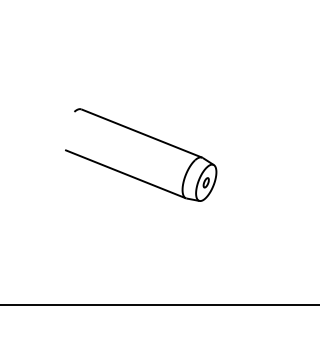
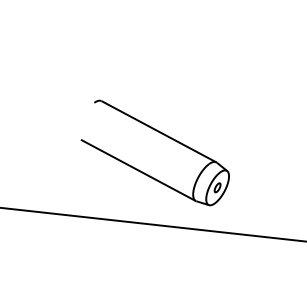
part: (148, 137) -> (165, 136), moved

